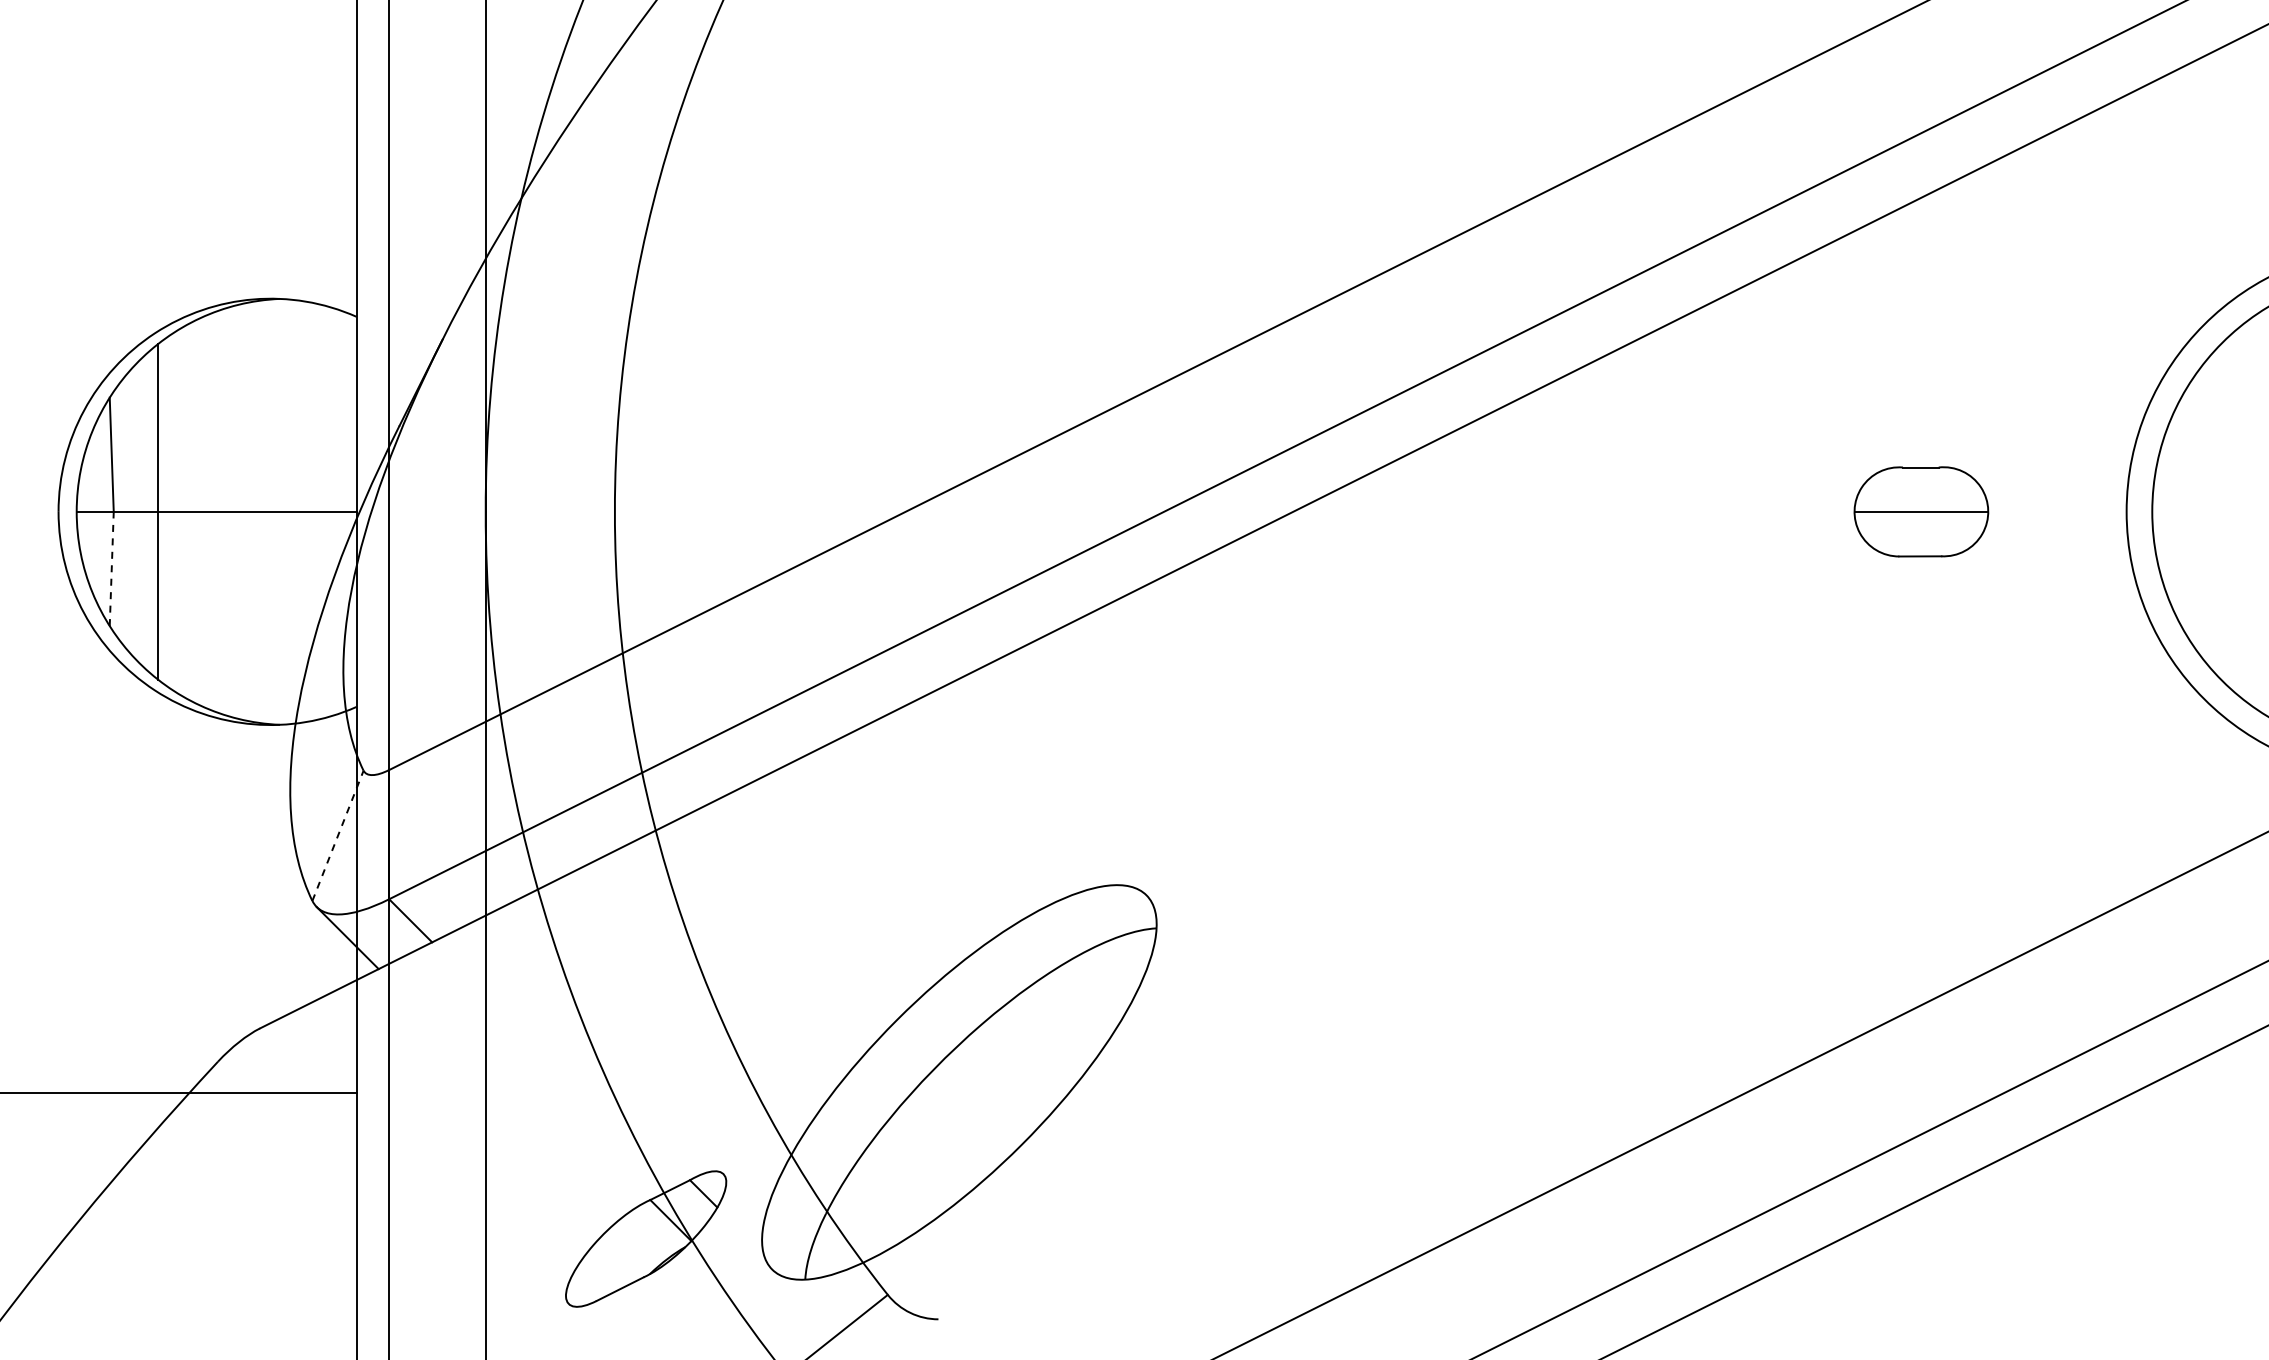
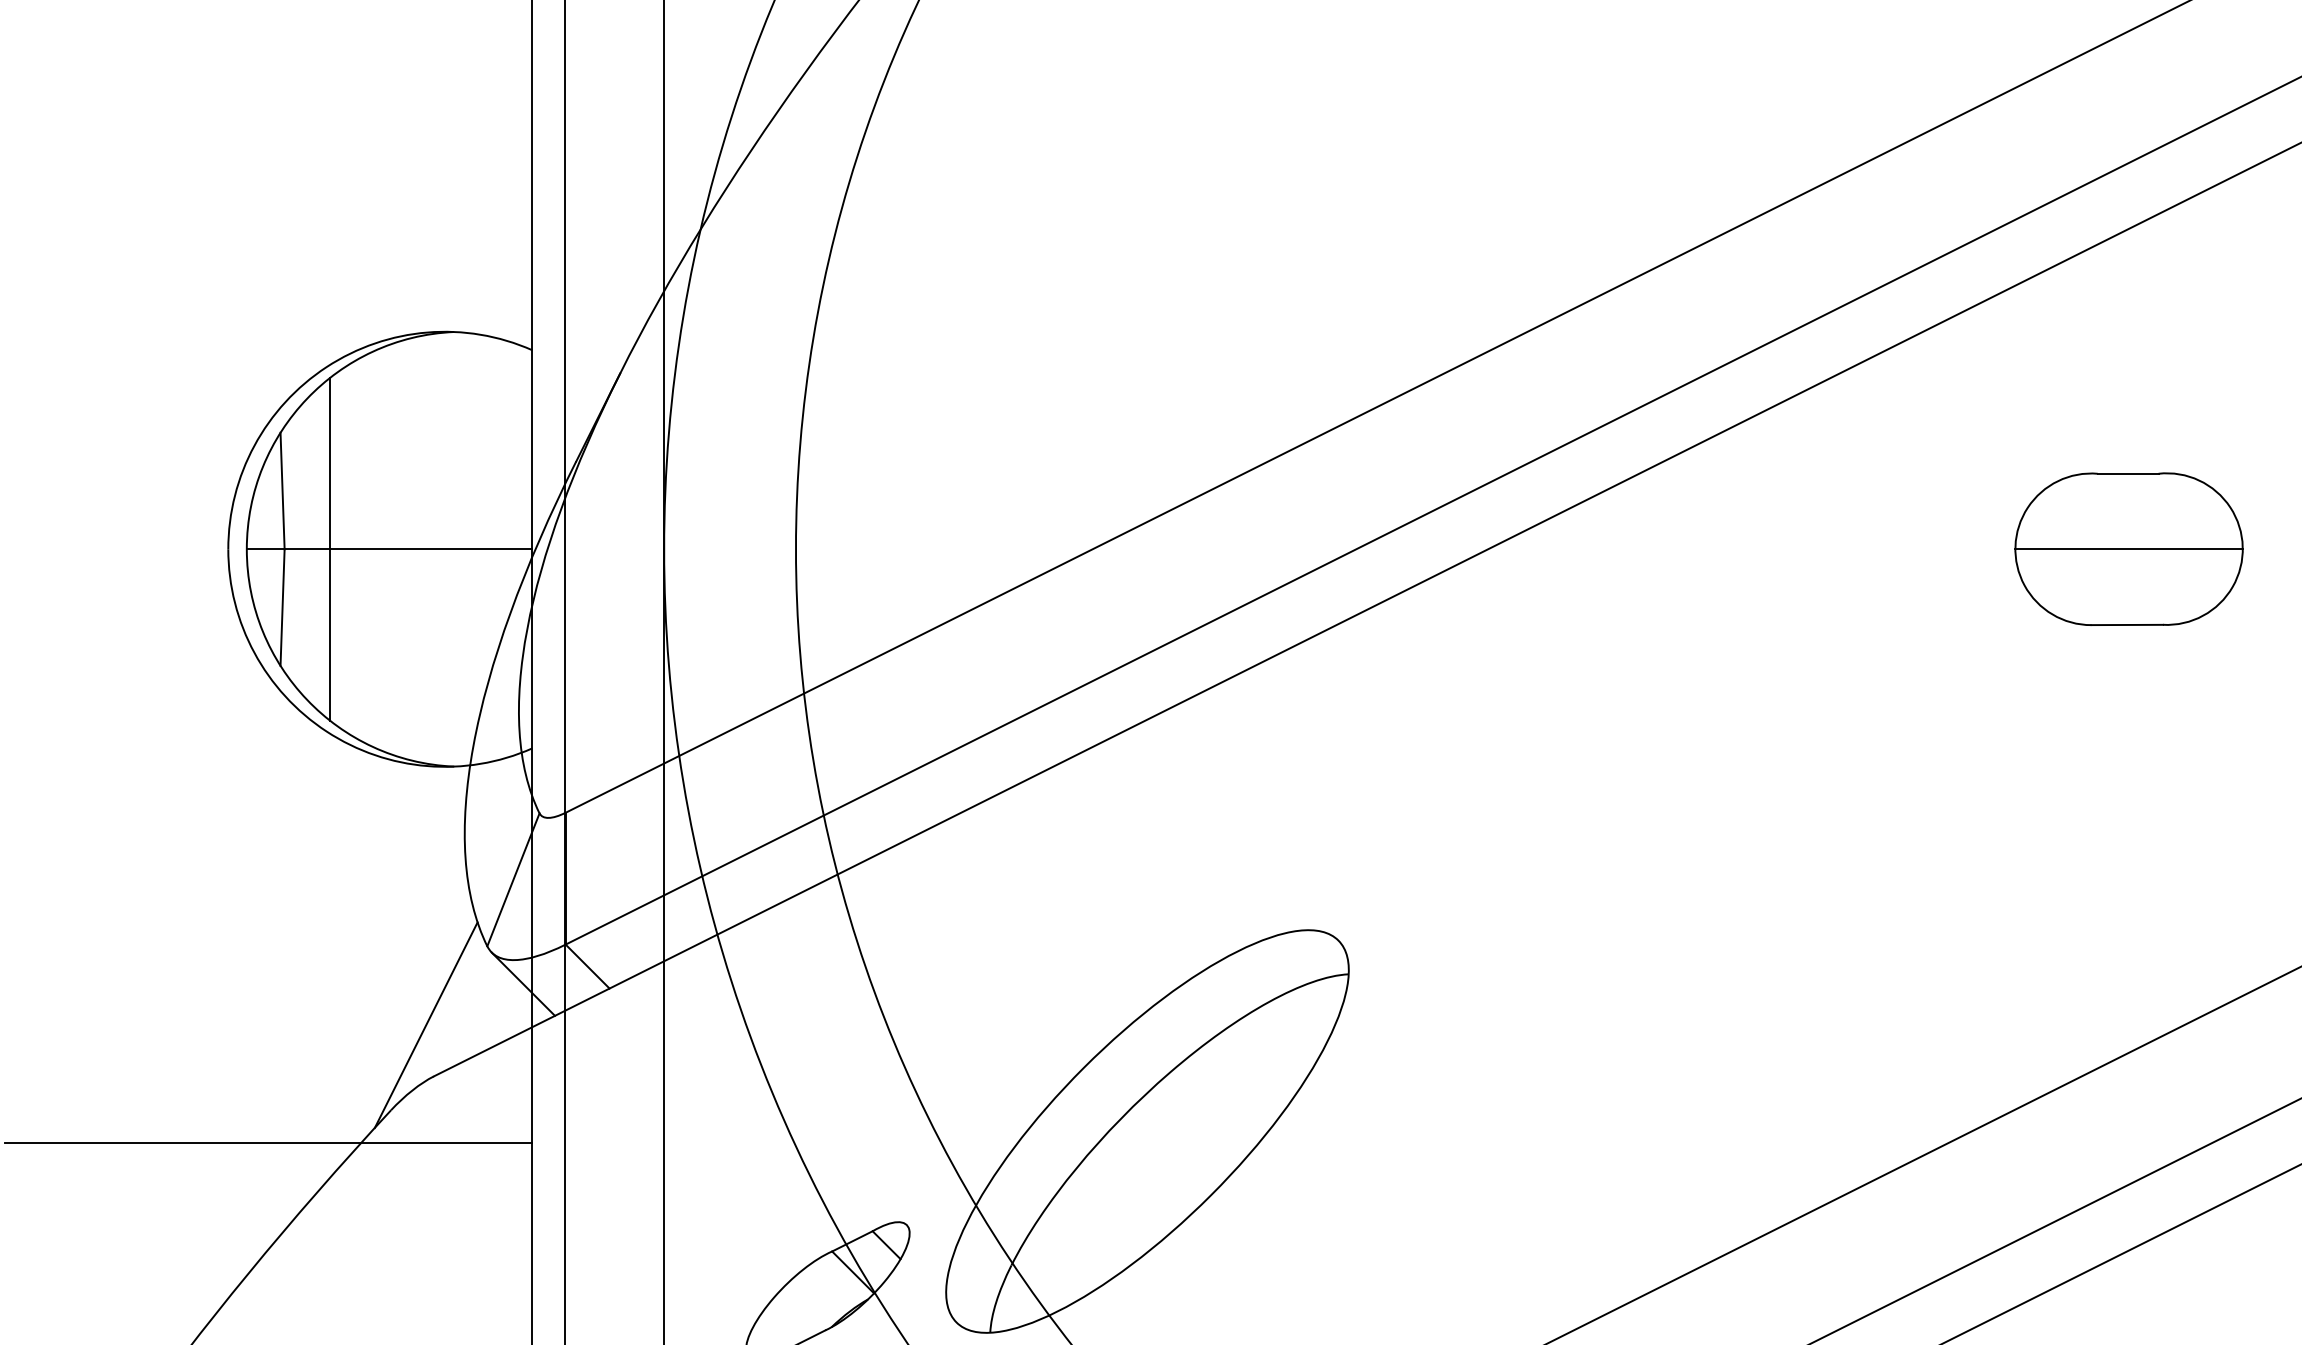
part: (1921, 511) -> (2129, 548), size x1.67
line: (111, 568) -> (282, 607), dashed -> solid
line: (338, 835) -> (513, 879), dashed -> solid
line: (252, 977) -> (426, 1024), added

